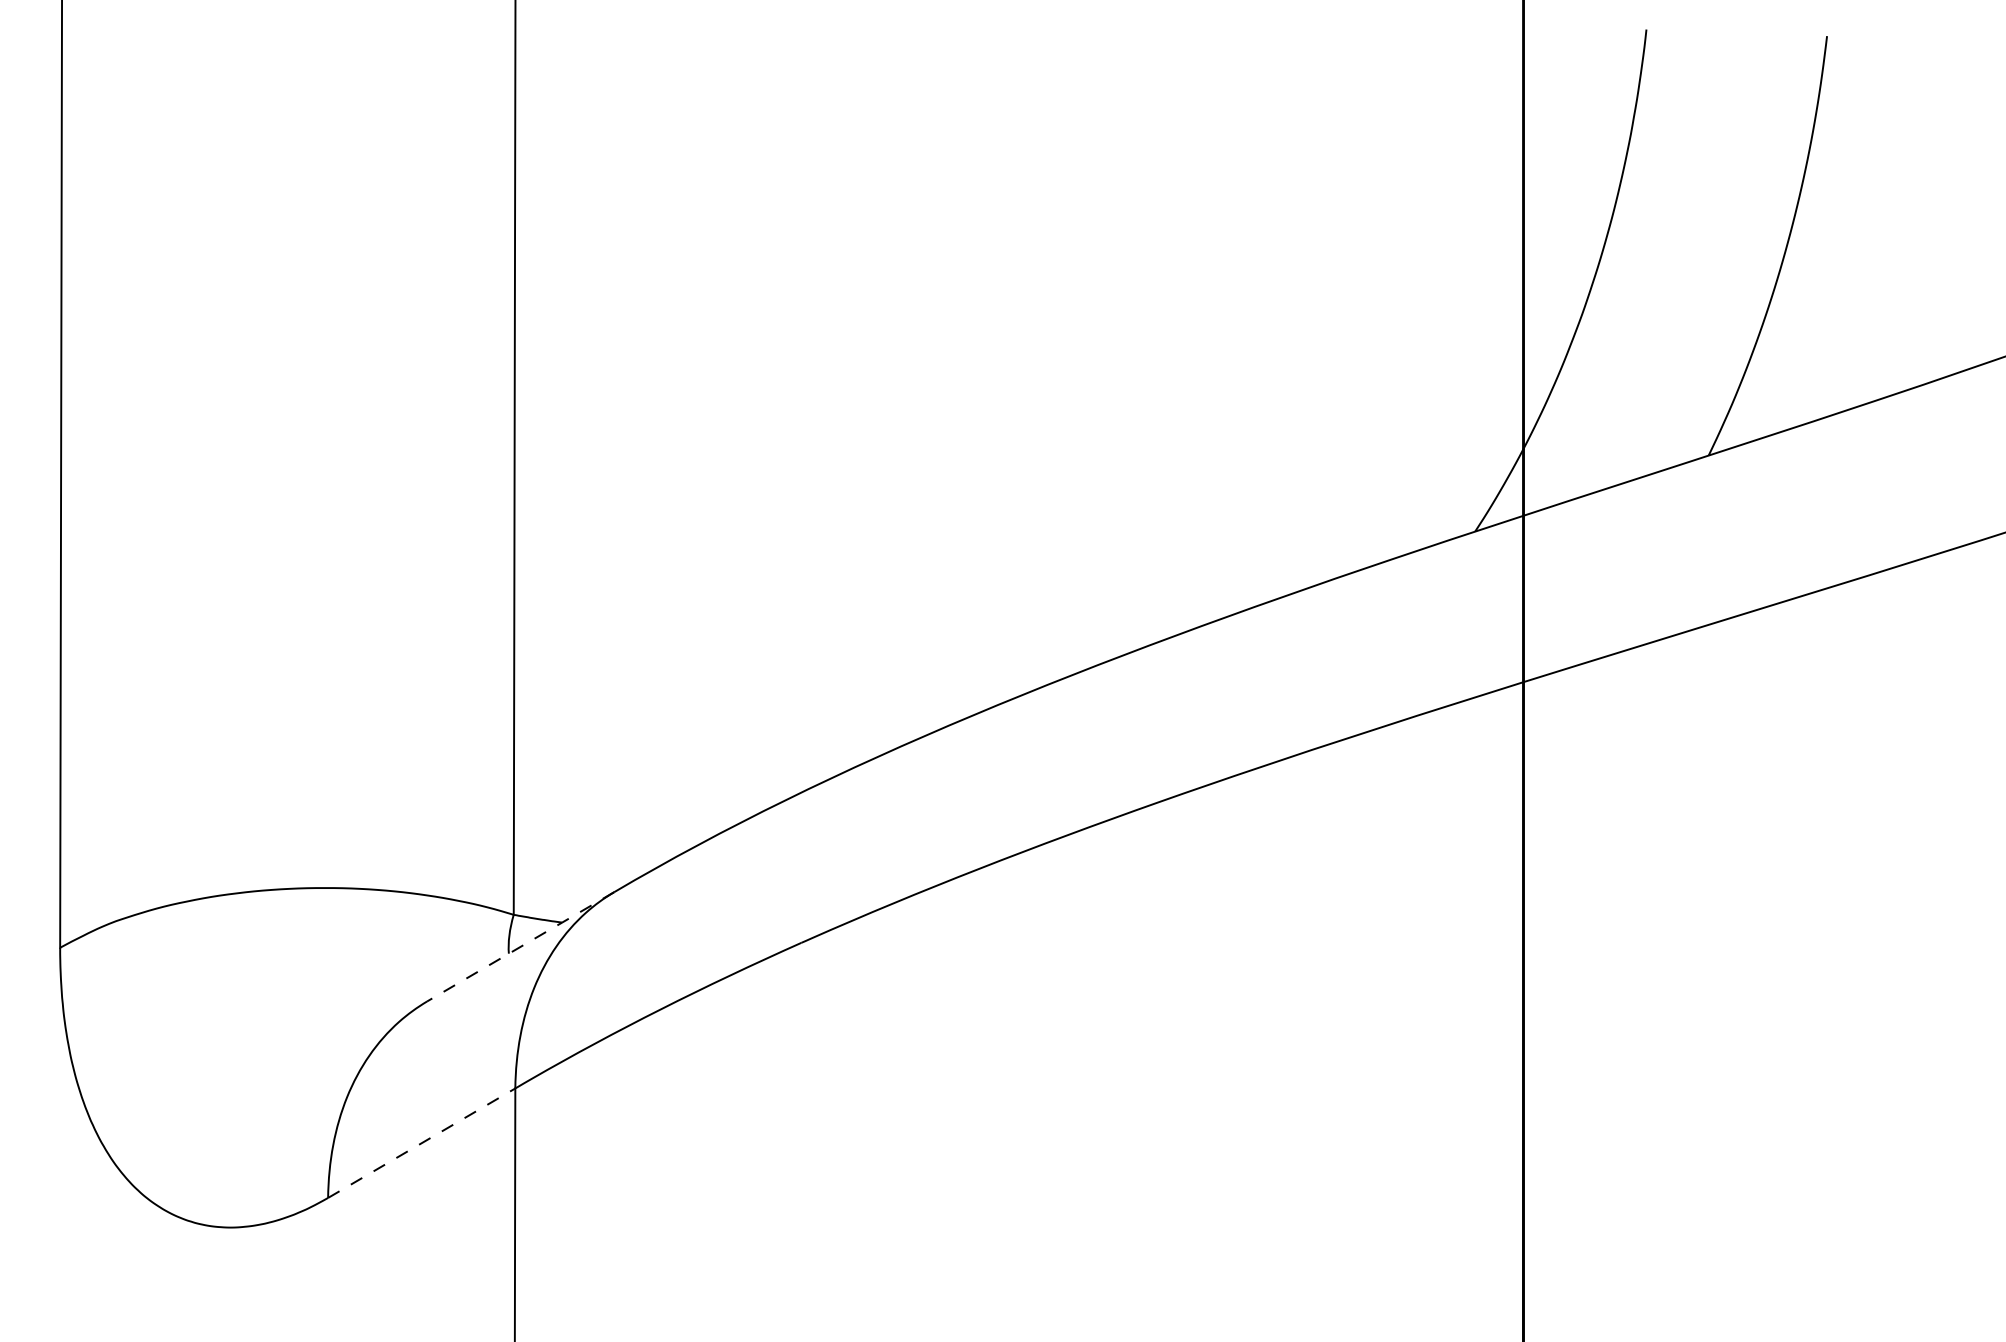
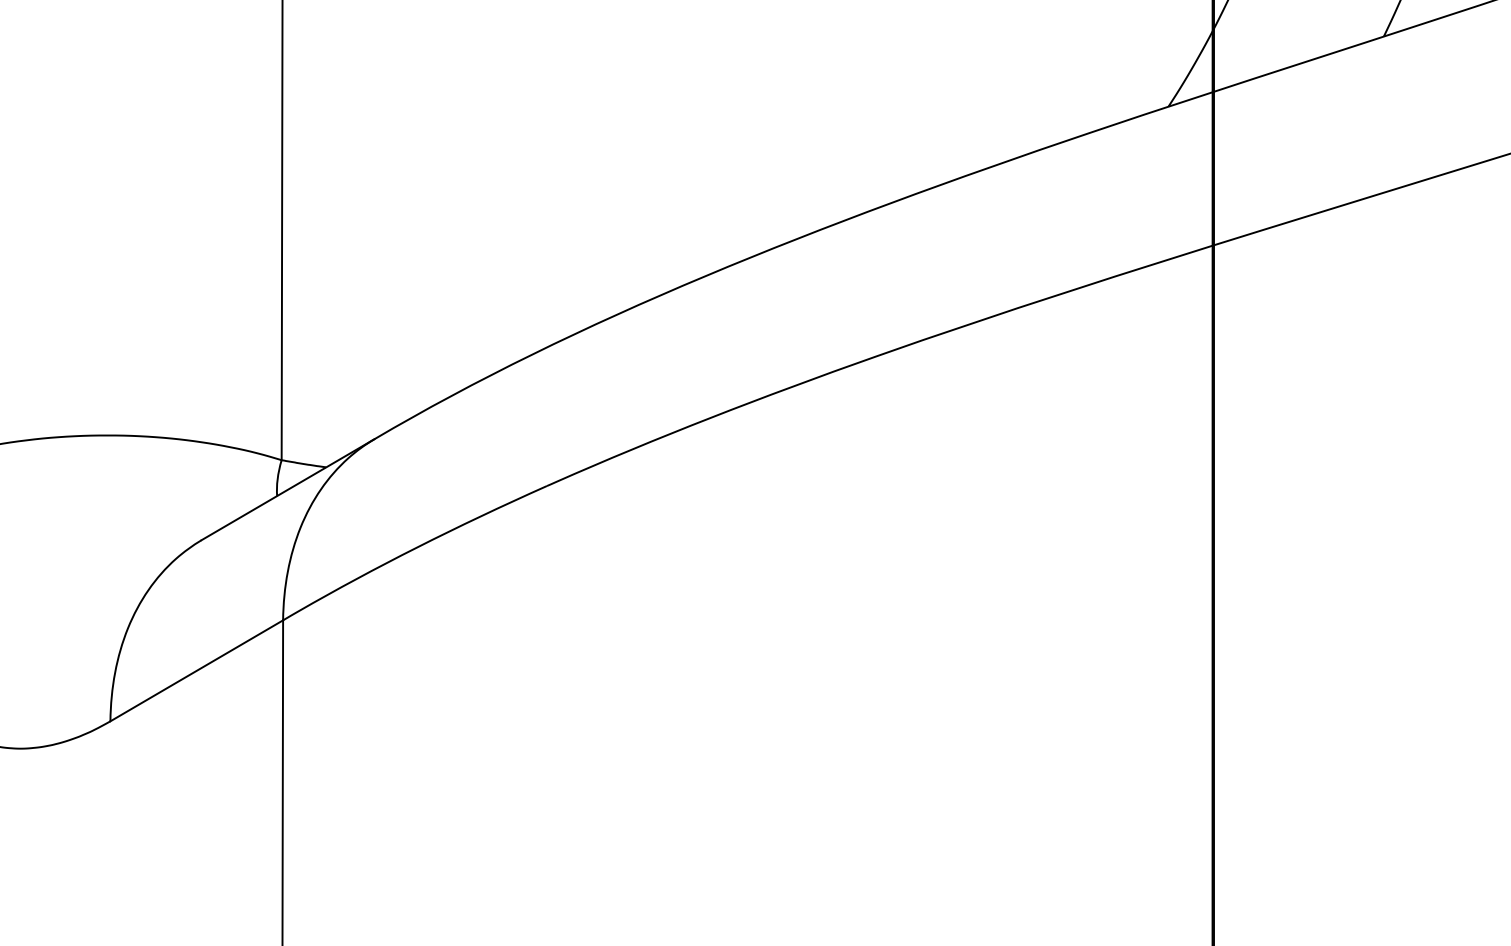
line: (520, 947) -> (287, 490), dashed -> solid
line: (422, 1142) -> (197, 670), dashed -> solid

